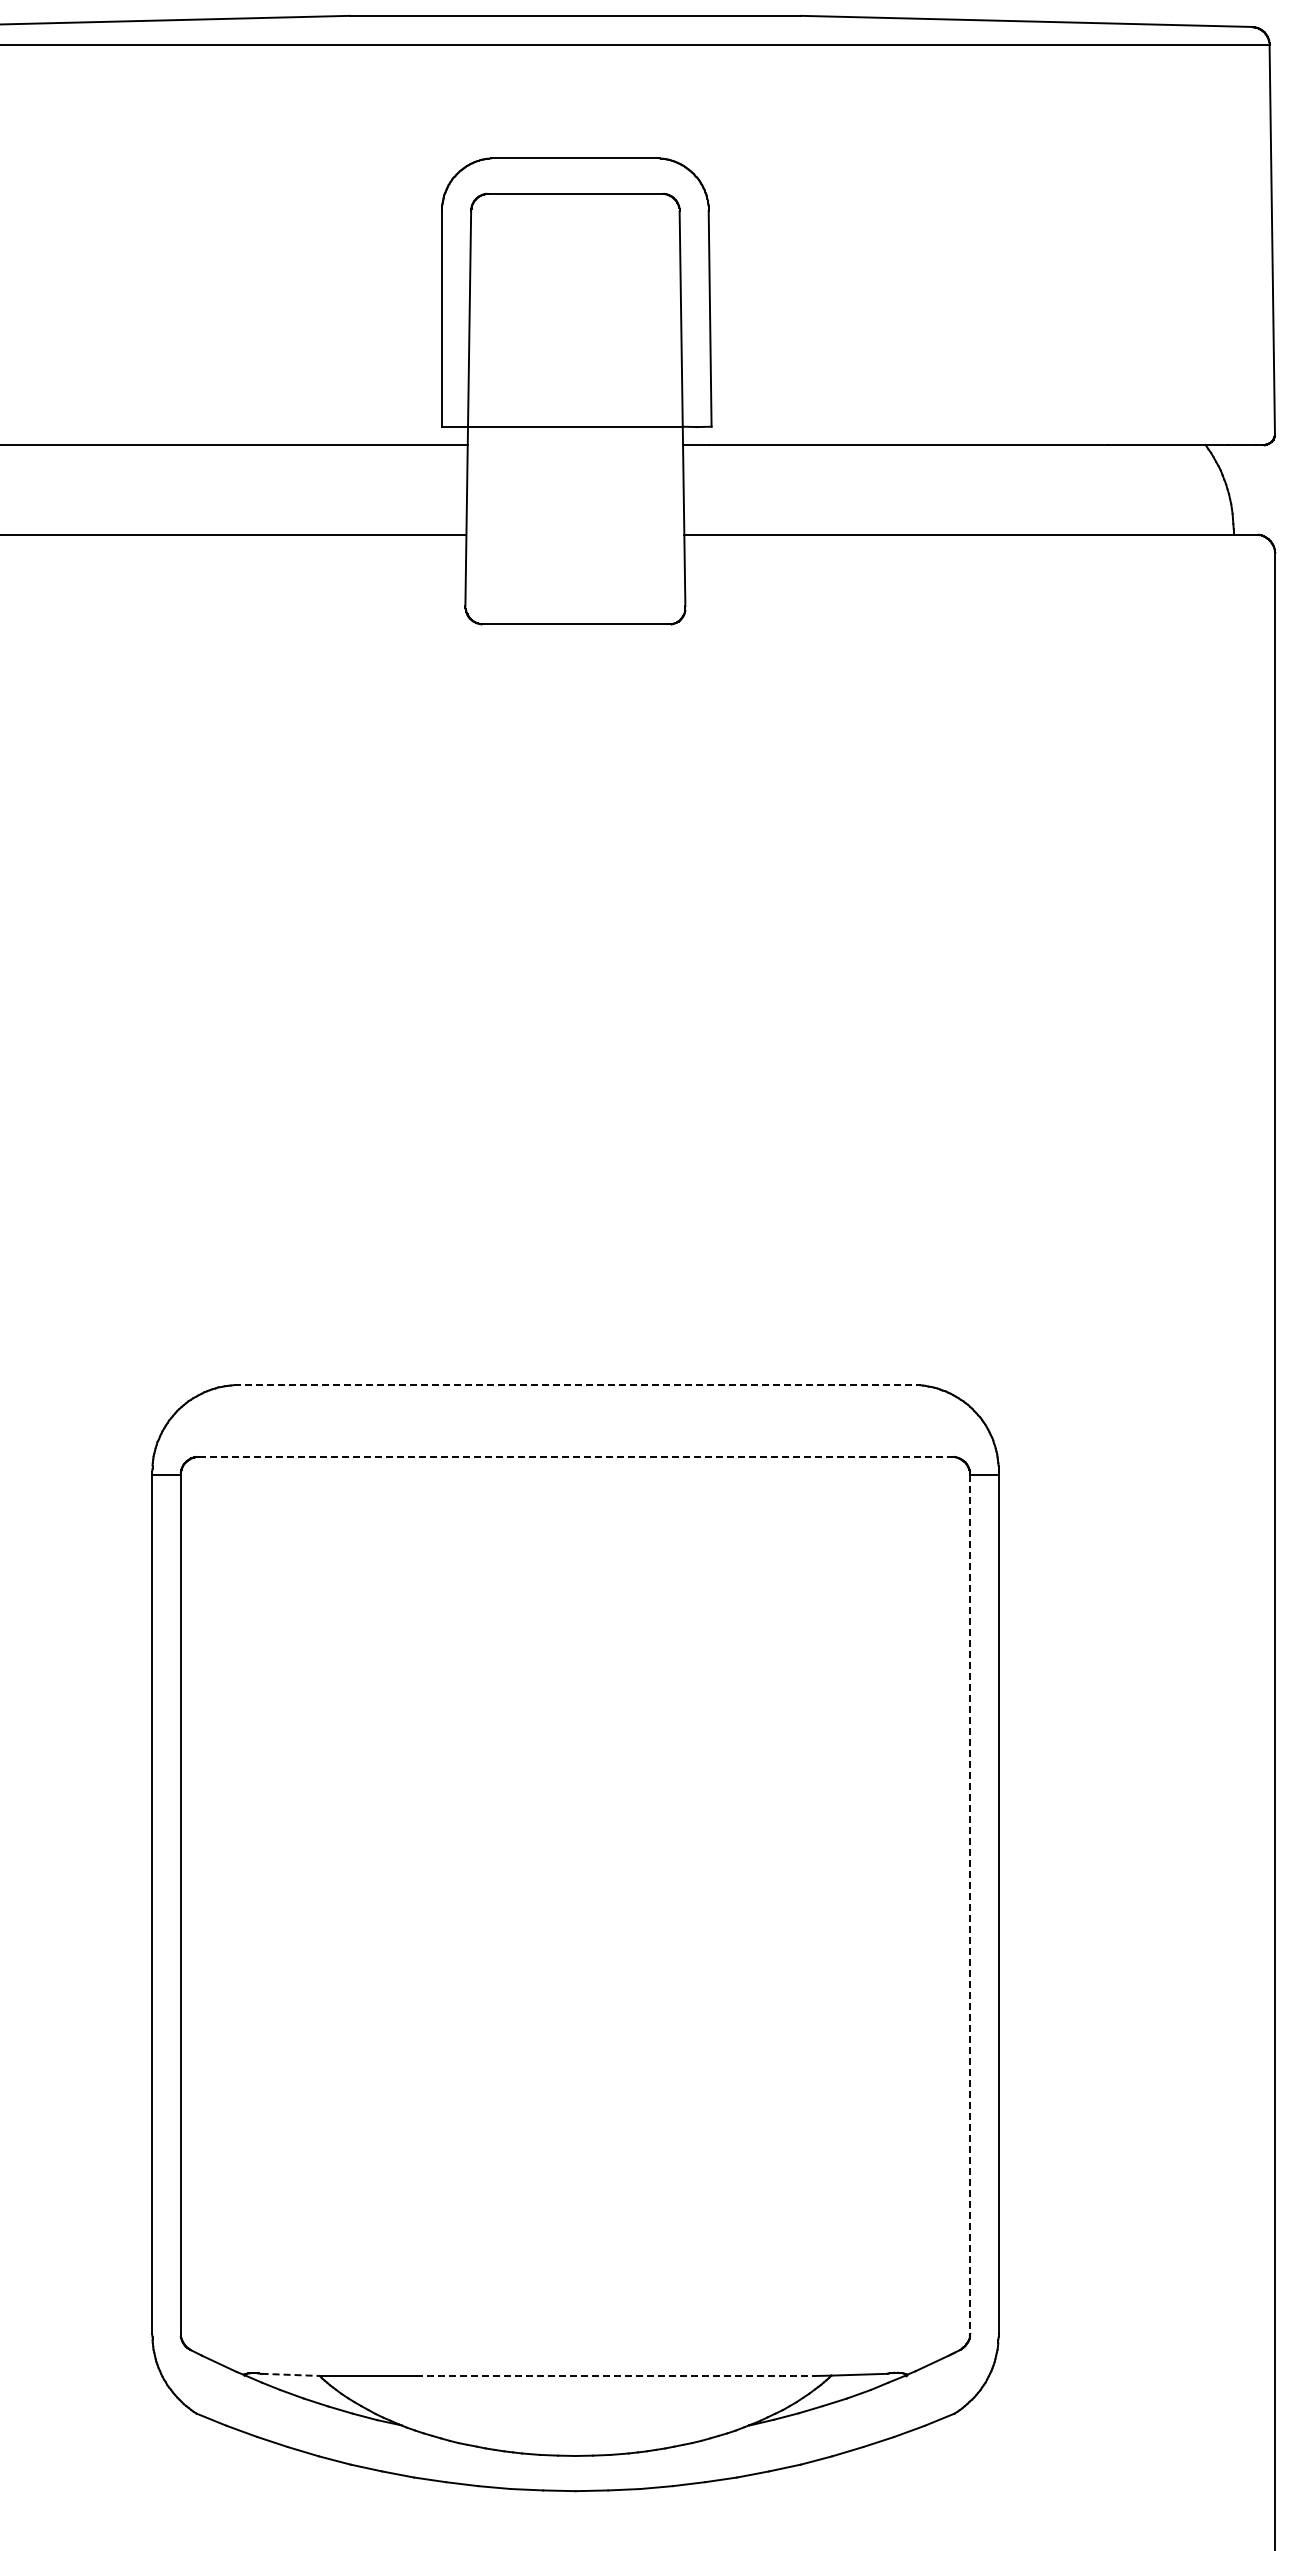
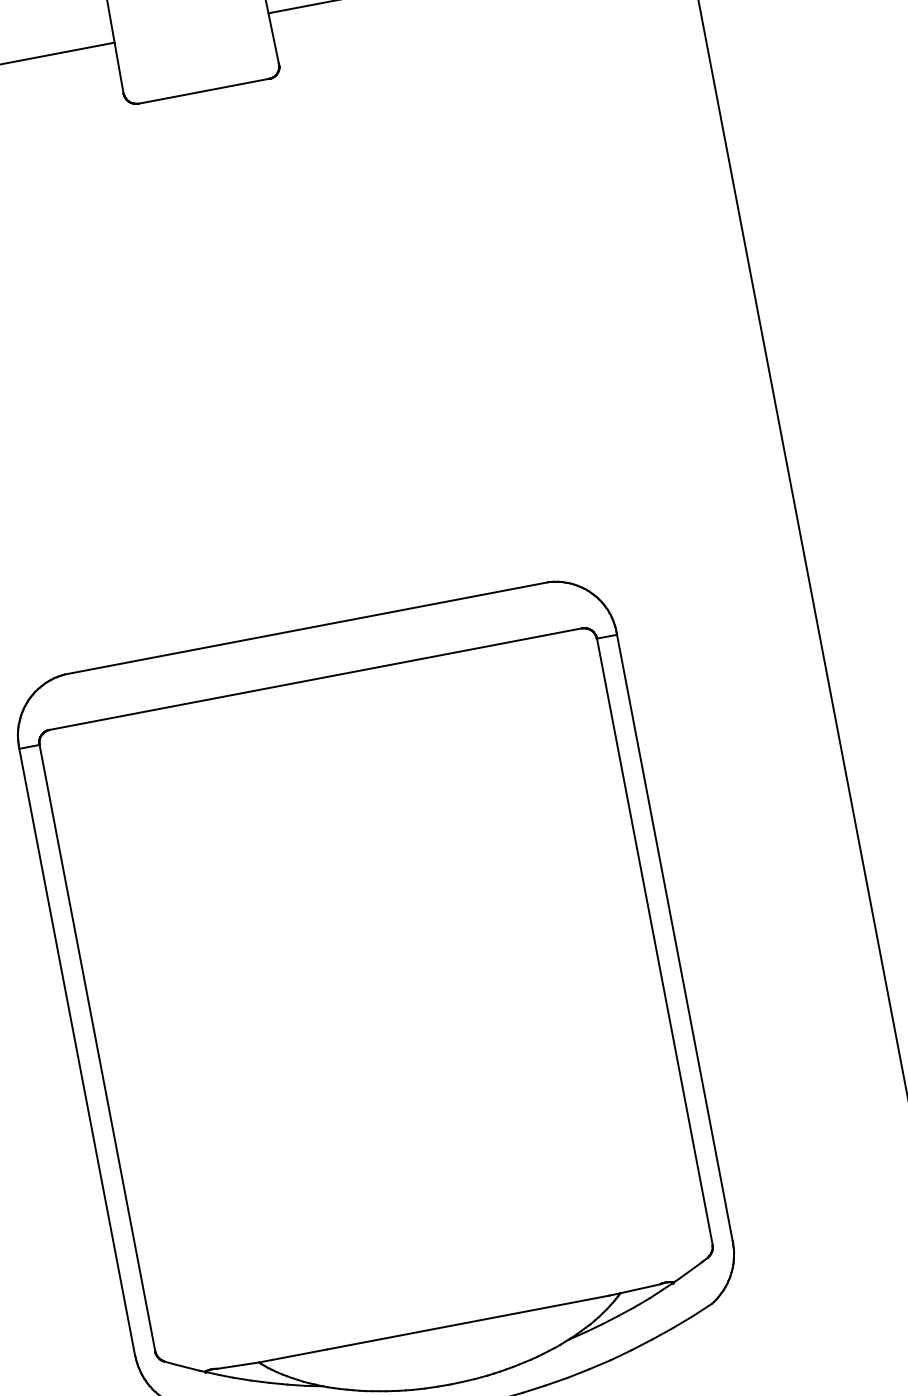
line: (575, 1385) -> (306, 628), dashed -> solid
line: (575, 1456) -> (315, 678), dashed -> solid
line: (970, 1904) -> (655, 941), dashed -> solid
line: (291, 2374) -> (238, 1365), dashed -> solid
line: (616, 2375) -> (468, 1322), dashed -> solid

